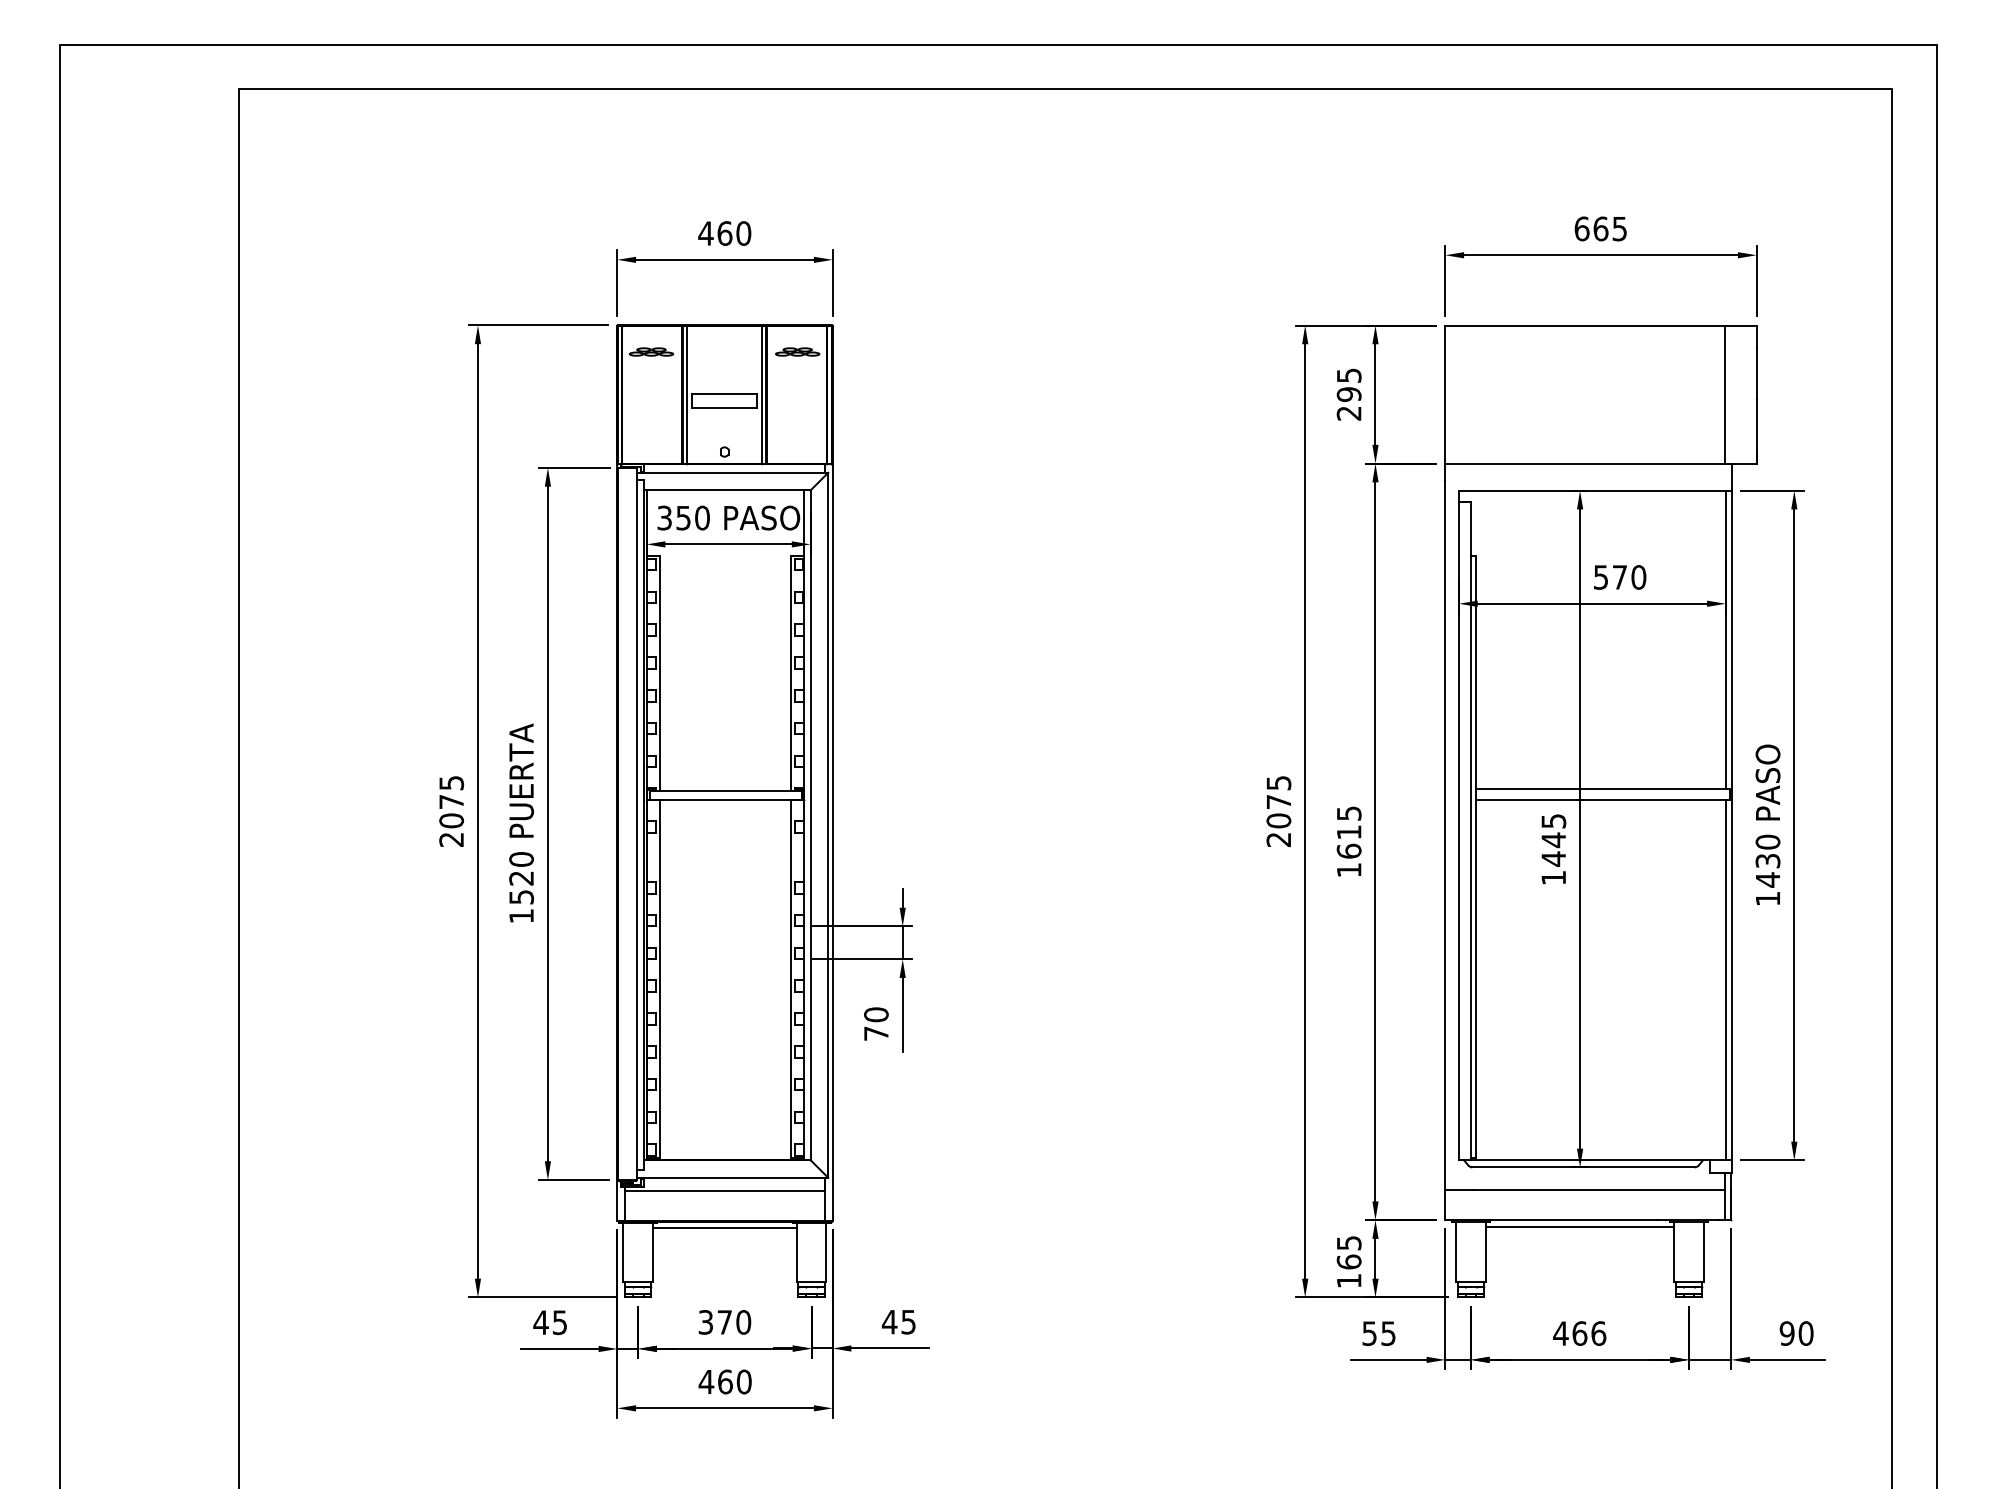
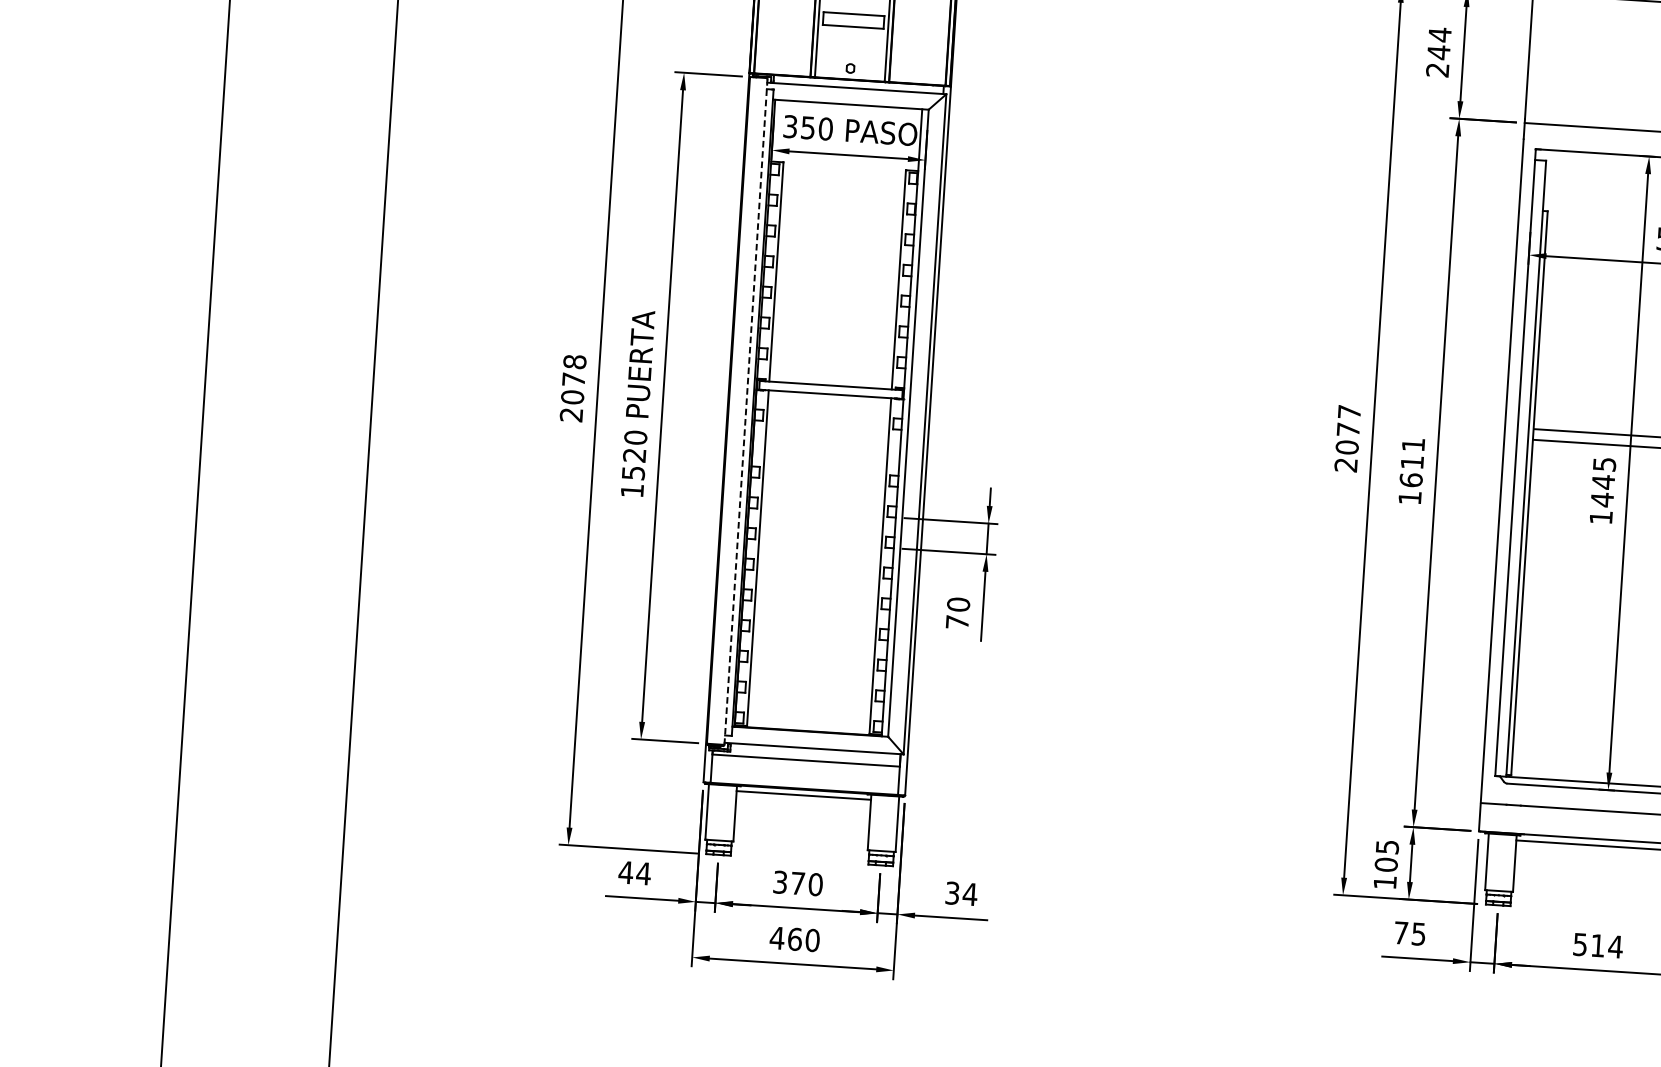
text: (1348, 384) -> (1438, 43), 295 -> 244
text: (451, 782) -> (574, 361), 2075 -> 2078
text: (1279, 783) -> (1350, 412), 2075 -> 2077
text: (1349, 813) -> (1413, 444), 1615 -> 1611
line: (637, 824) -> (746, 412), solid -> dashed
text: (1348, 1261) -> (1385, 864), 165 -> 105
text: (898, 1321) -> (960, 893), 45 -> 34
text: (559, 1322) -> (643, 873), 45 -> 44
text: (1369, 1333) -> (1401, 932), 55 -> 75
text: (1579, 1333) -> (1597, 945), 466 -> 514

